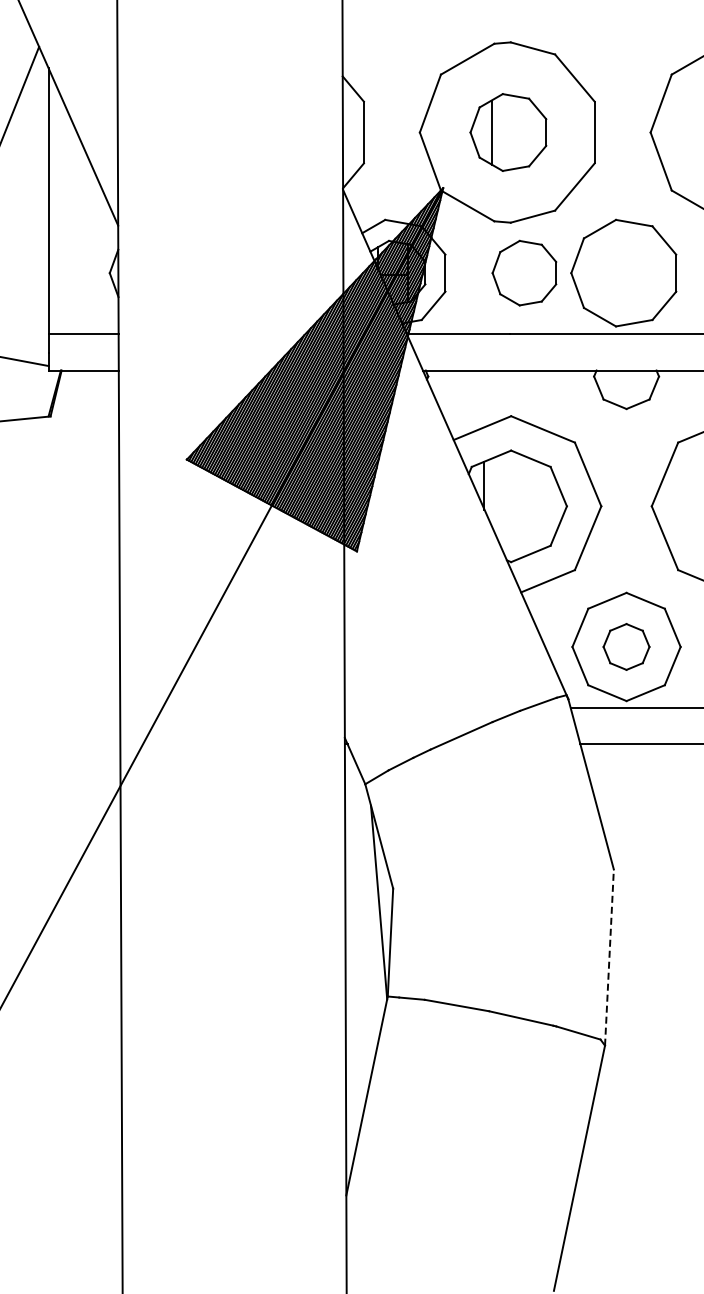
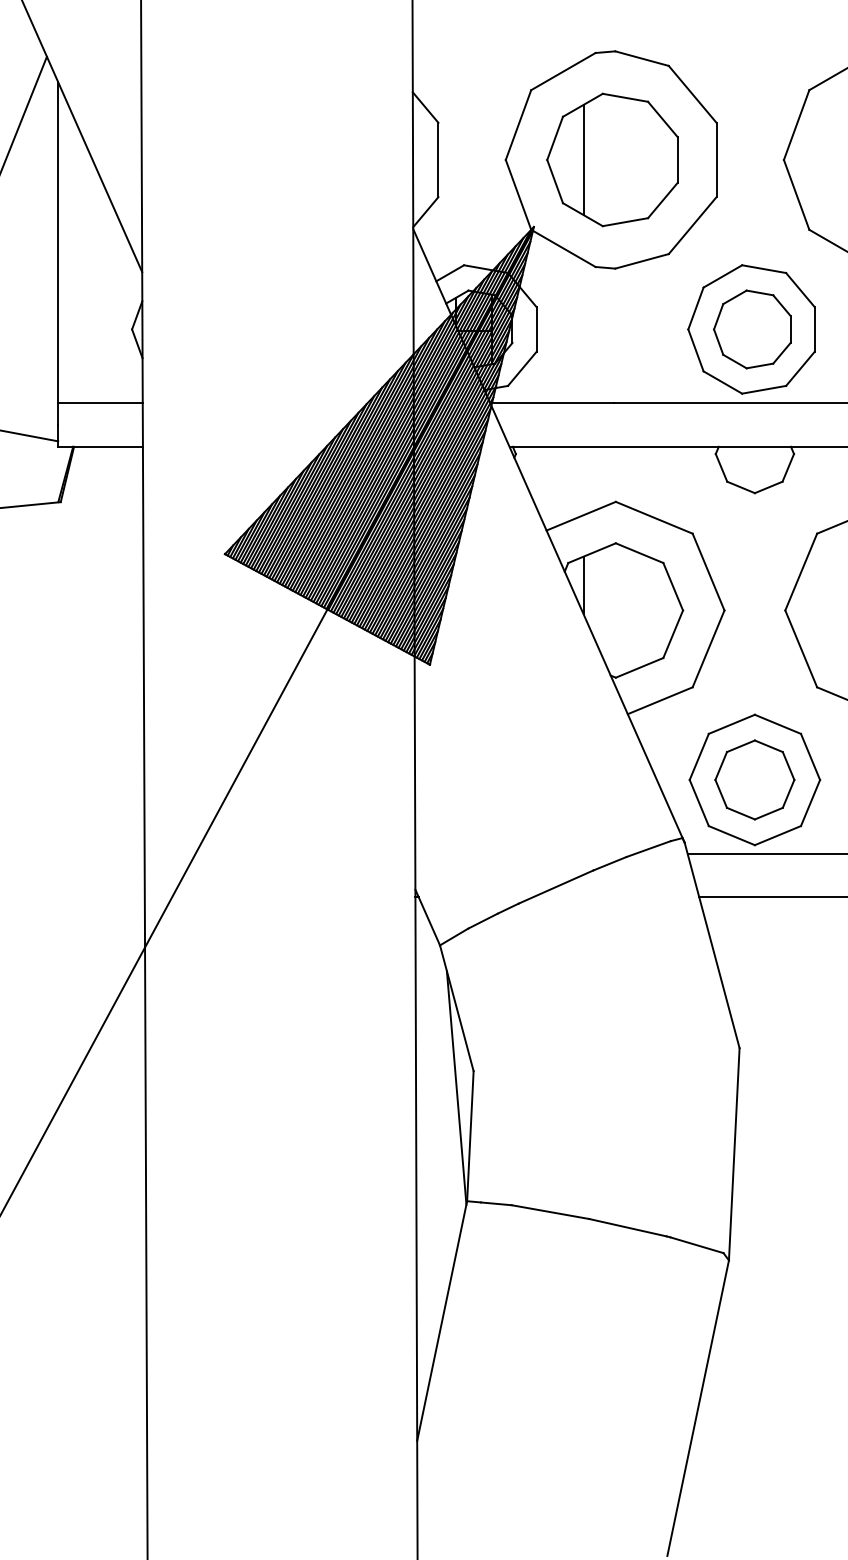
part: (508, 132) -> (612, 159), size x1.43
part: (524, 272) -> (752, 328), moved
part: (626, 646) -> (754, 779), size x1.43
line: (609, 957) -> (734, 1154), dashed -> solid

